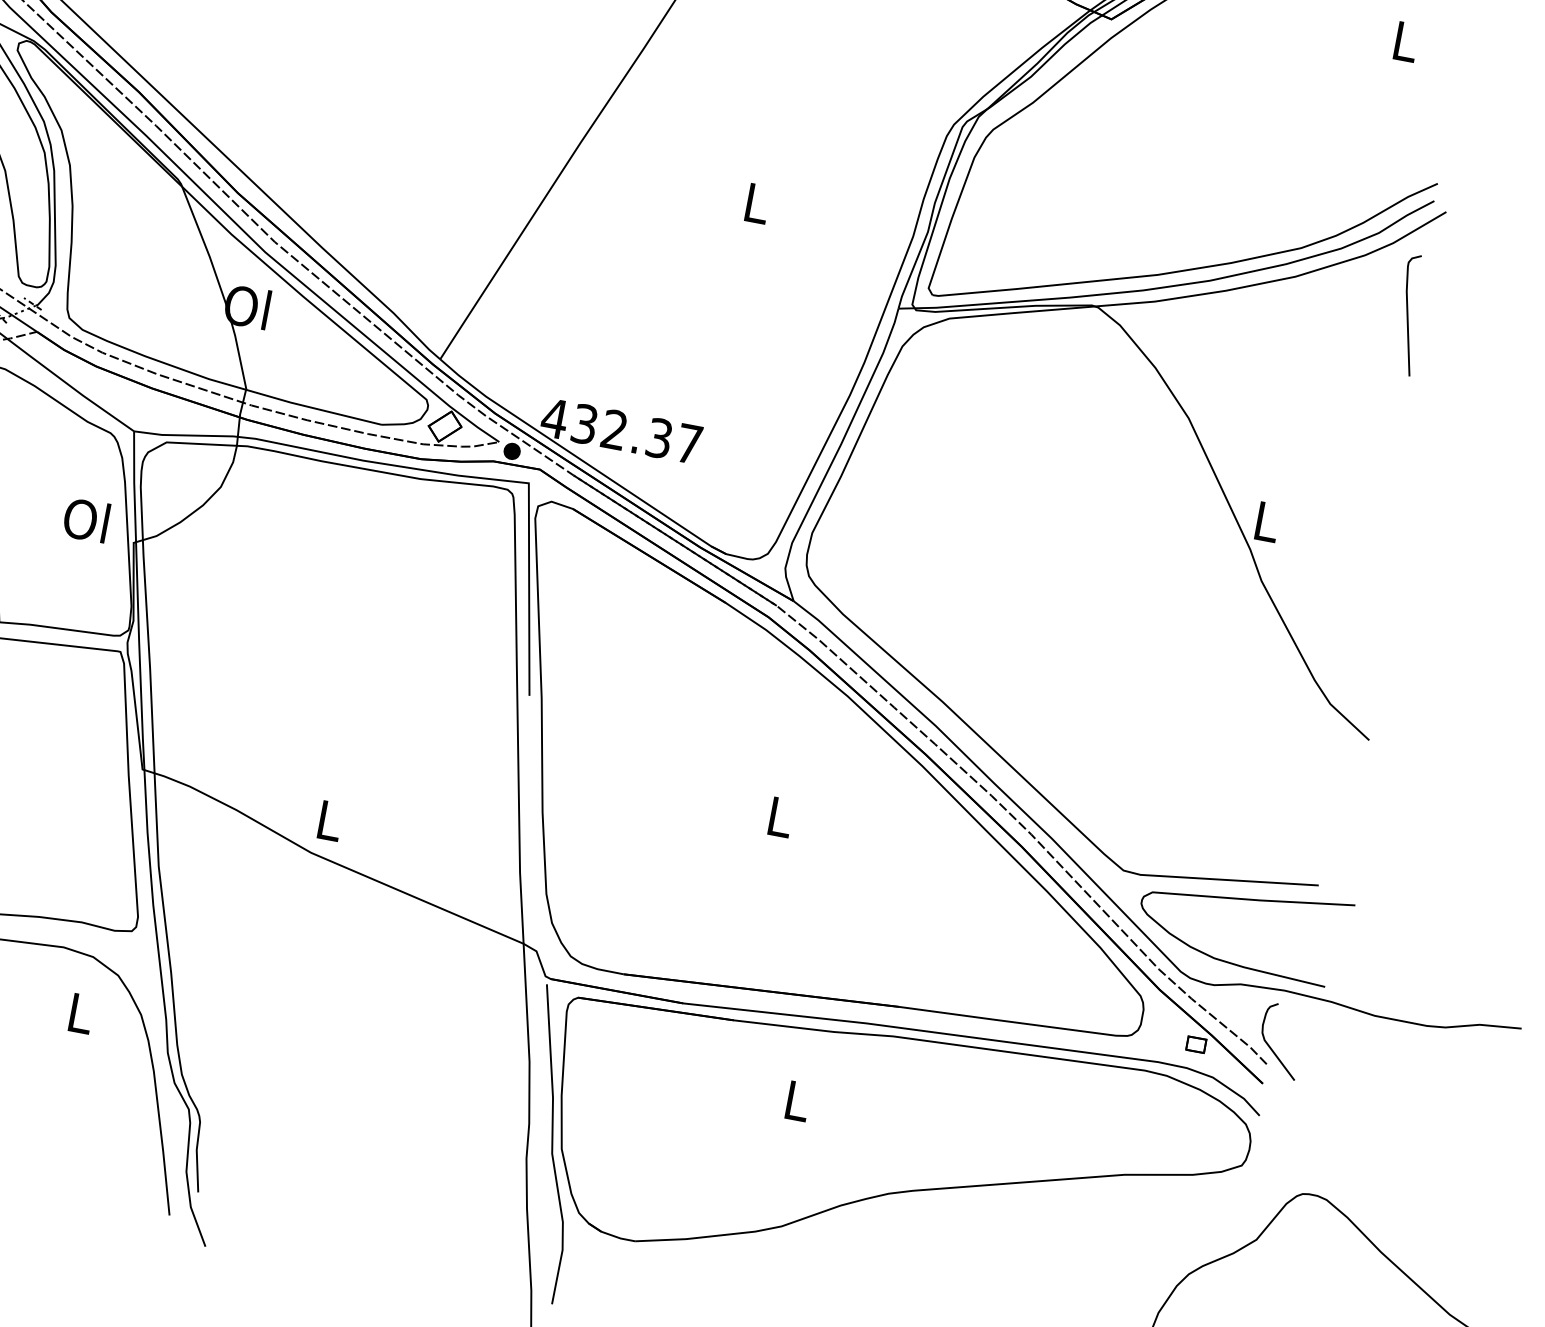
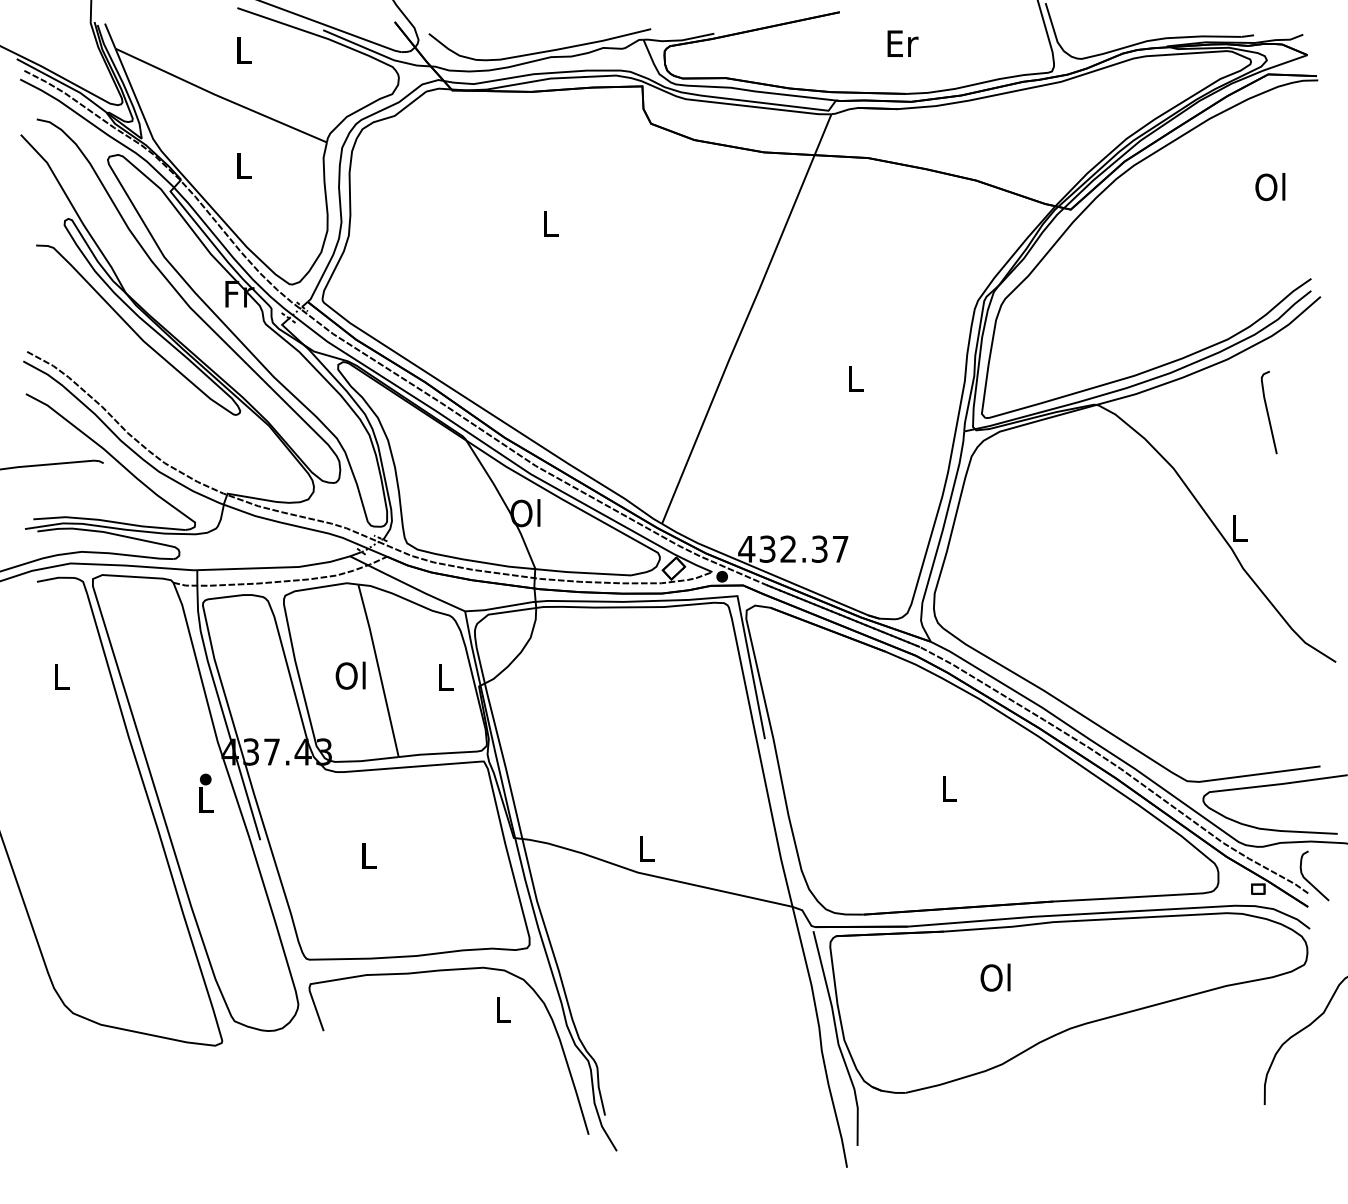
text: (1403, 41) -> (1270, 187), L -> Ol
curve: (1408, 314) -> (1268, 412), moved
text: (86, 520) -> (444, 677), Ol -> L
text: (795, 1100) -> (995, 977), L -> Ol

